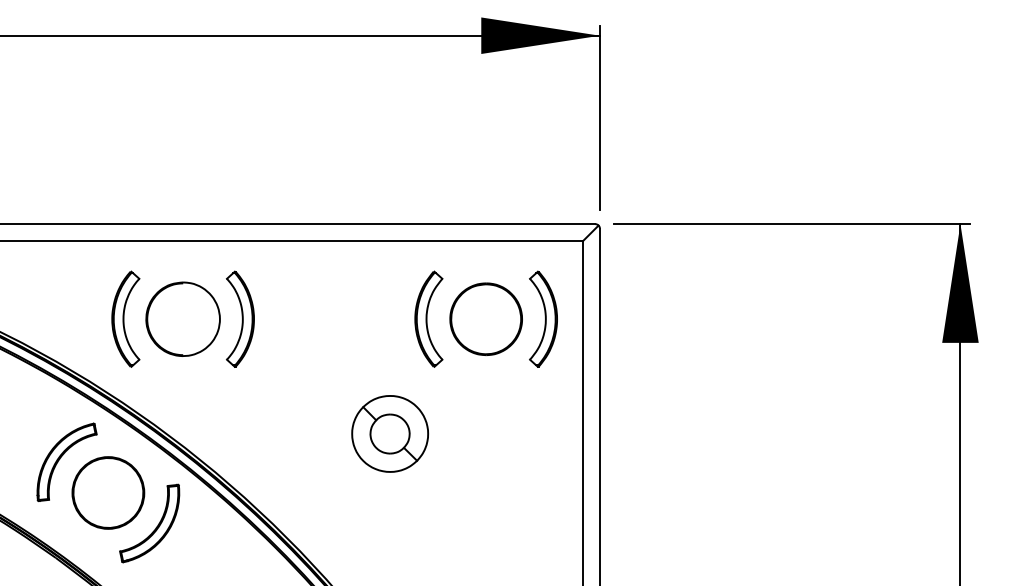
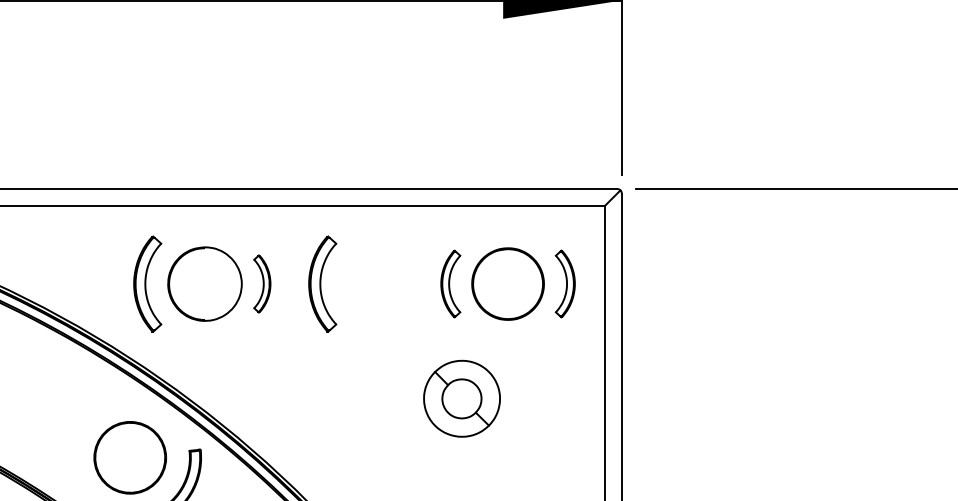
part: (240, 318) -> (262, 283), size x0.6
part: (300, 318) -> (322, 283), added
part: (428, 318) -> (450, 283), size x0.7
part: (543, 318) -> (565, 283), size x0.7
part: (389, 433) -> (461, 398), moved
part: (60, 459) -> (82, 424), removed

